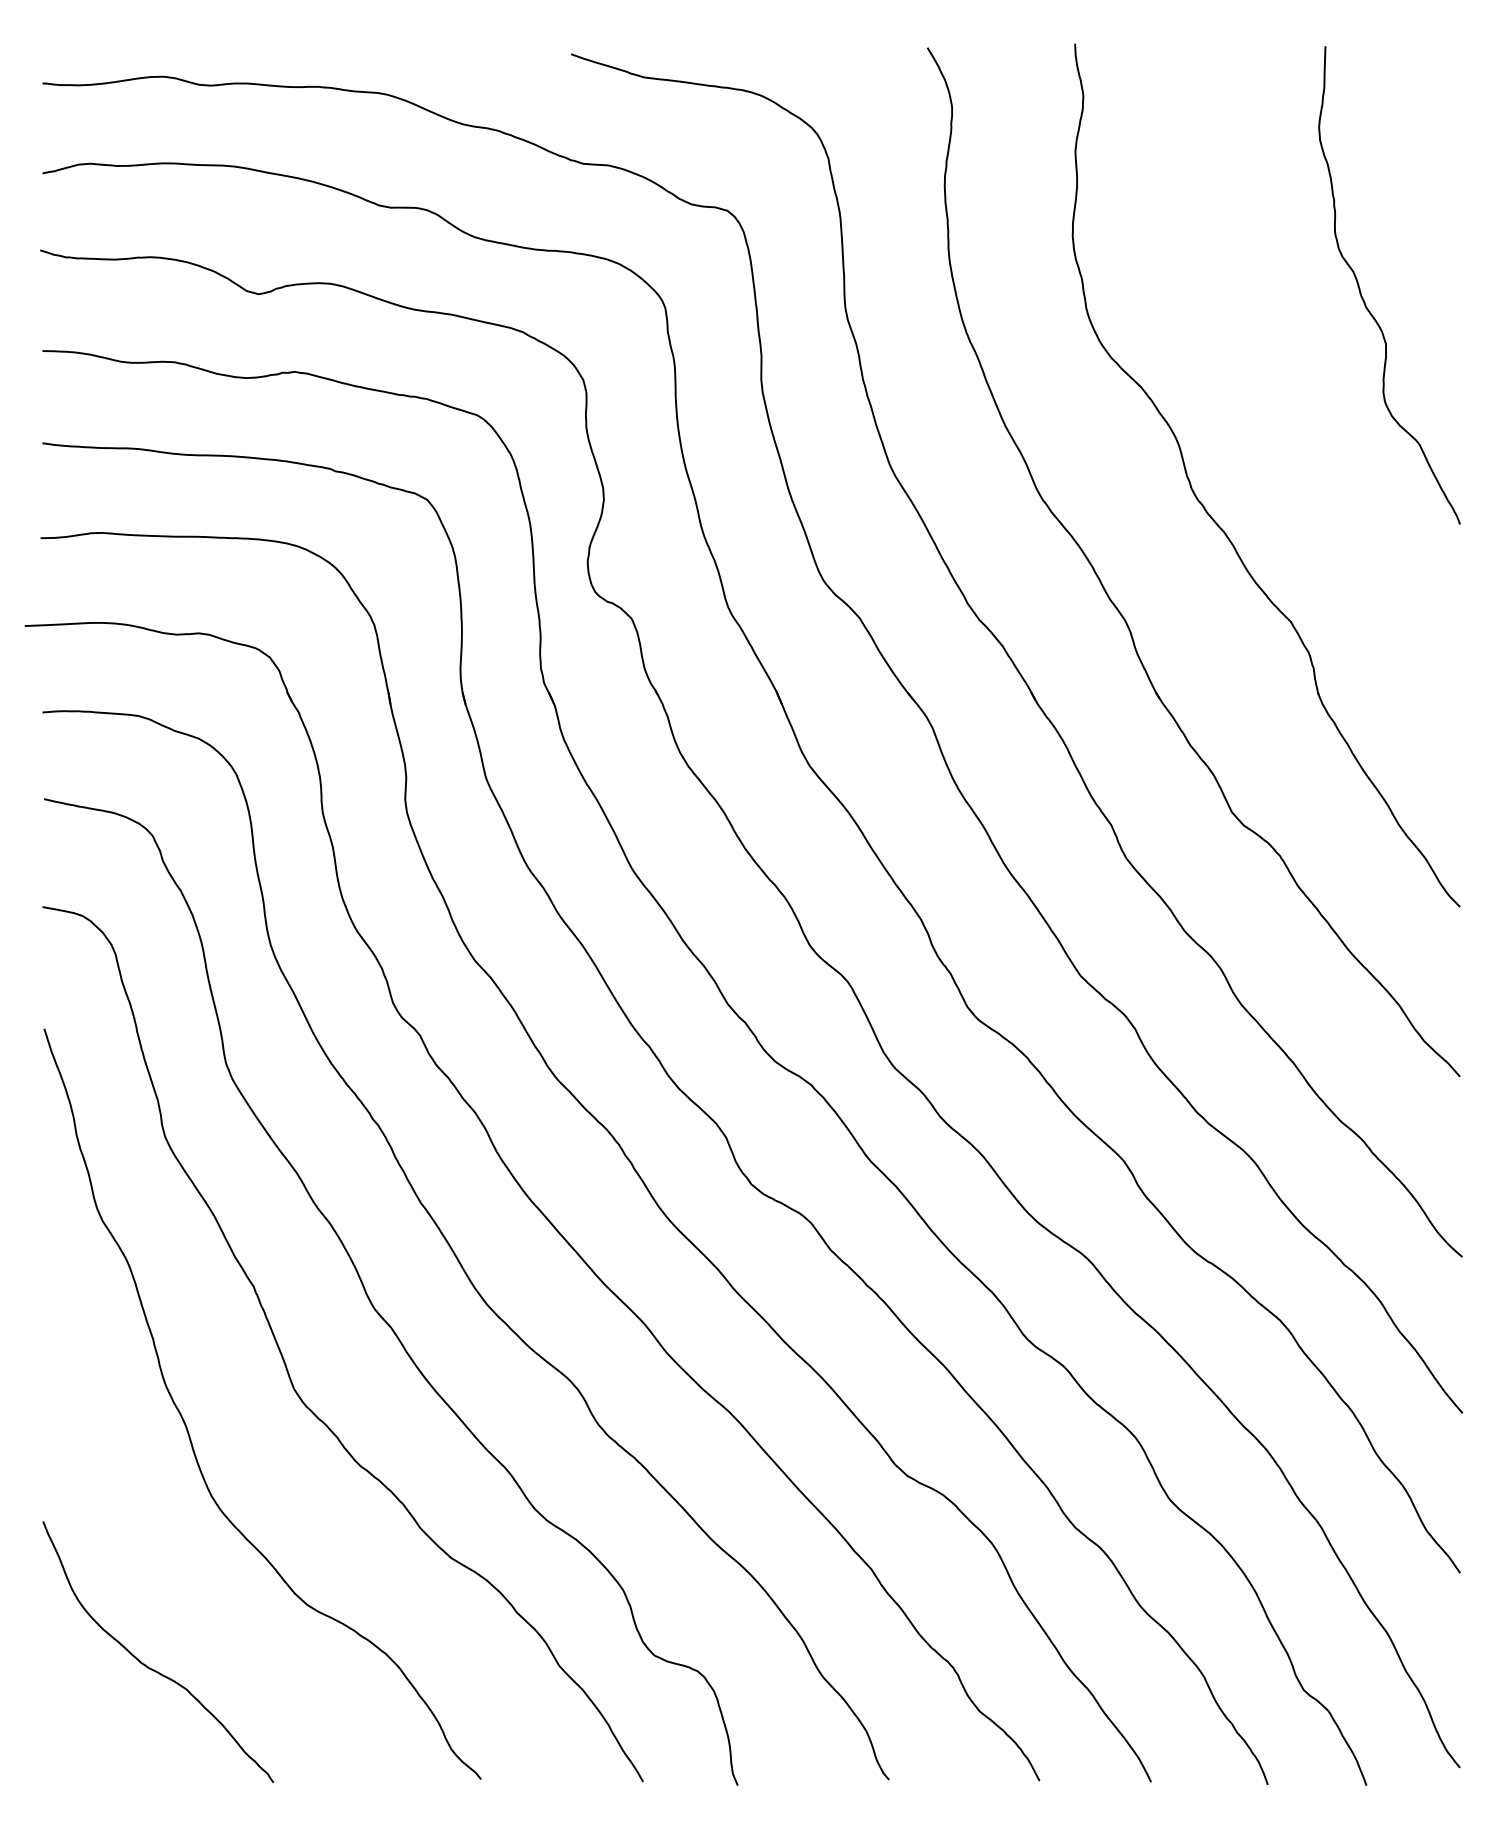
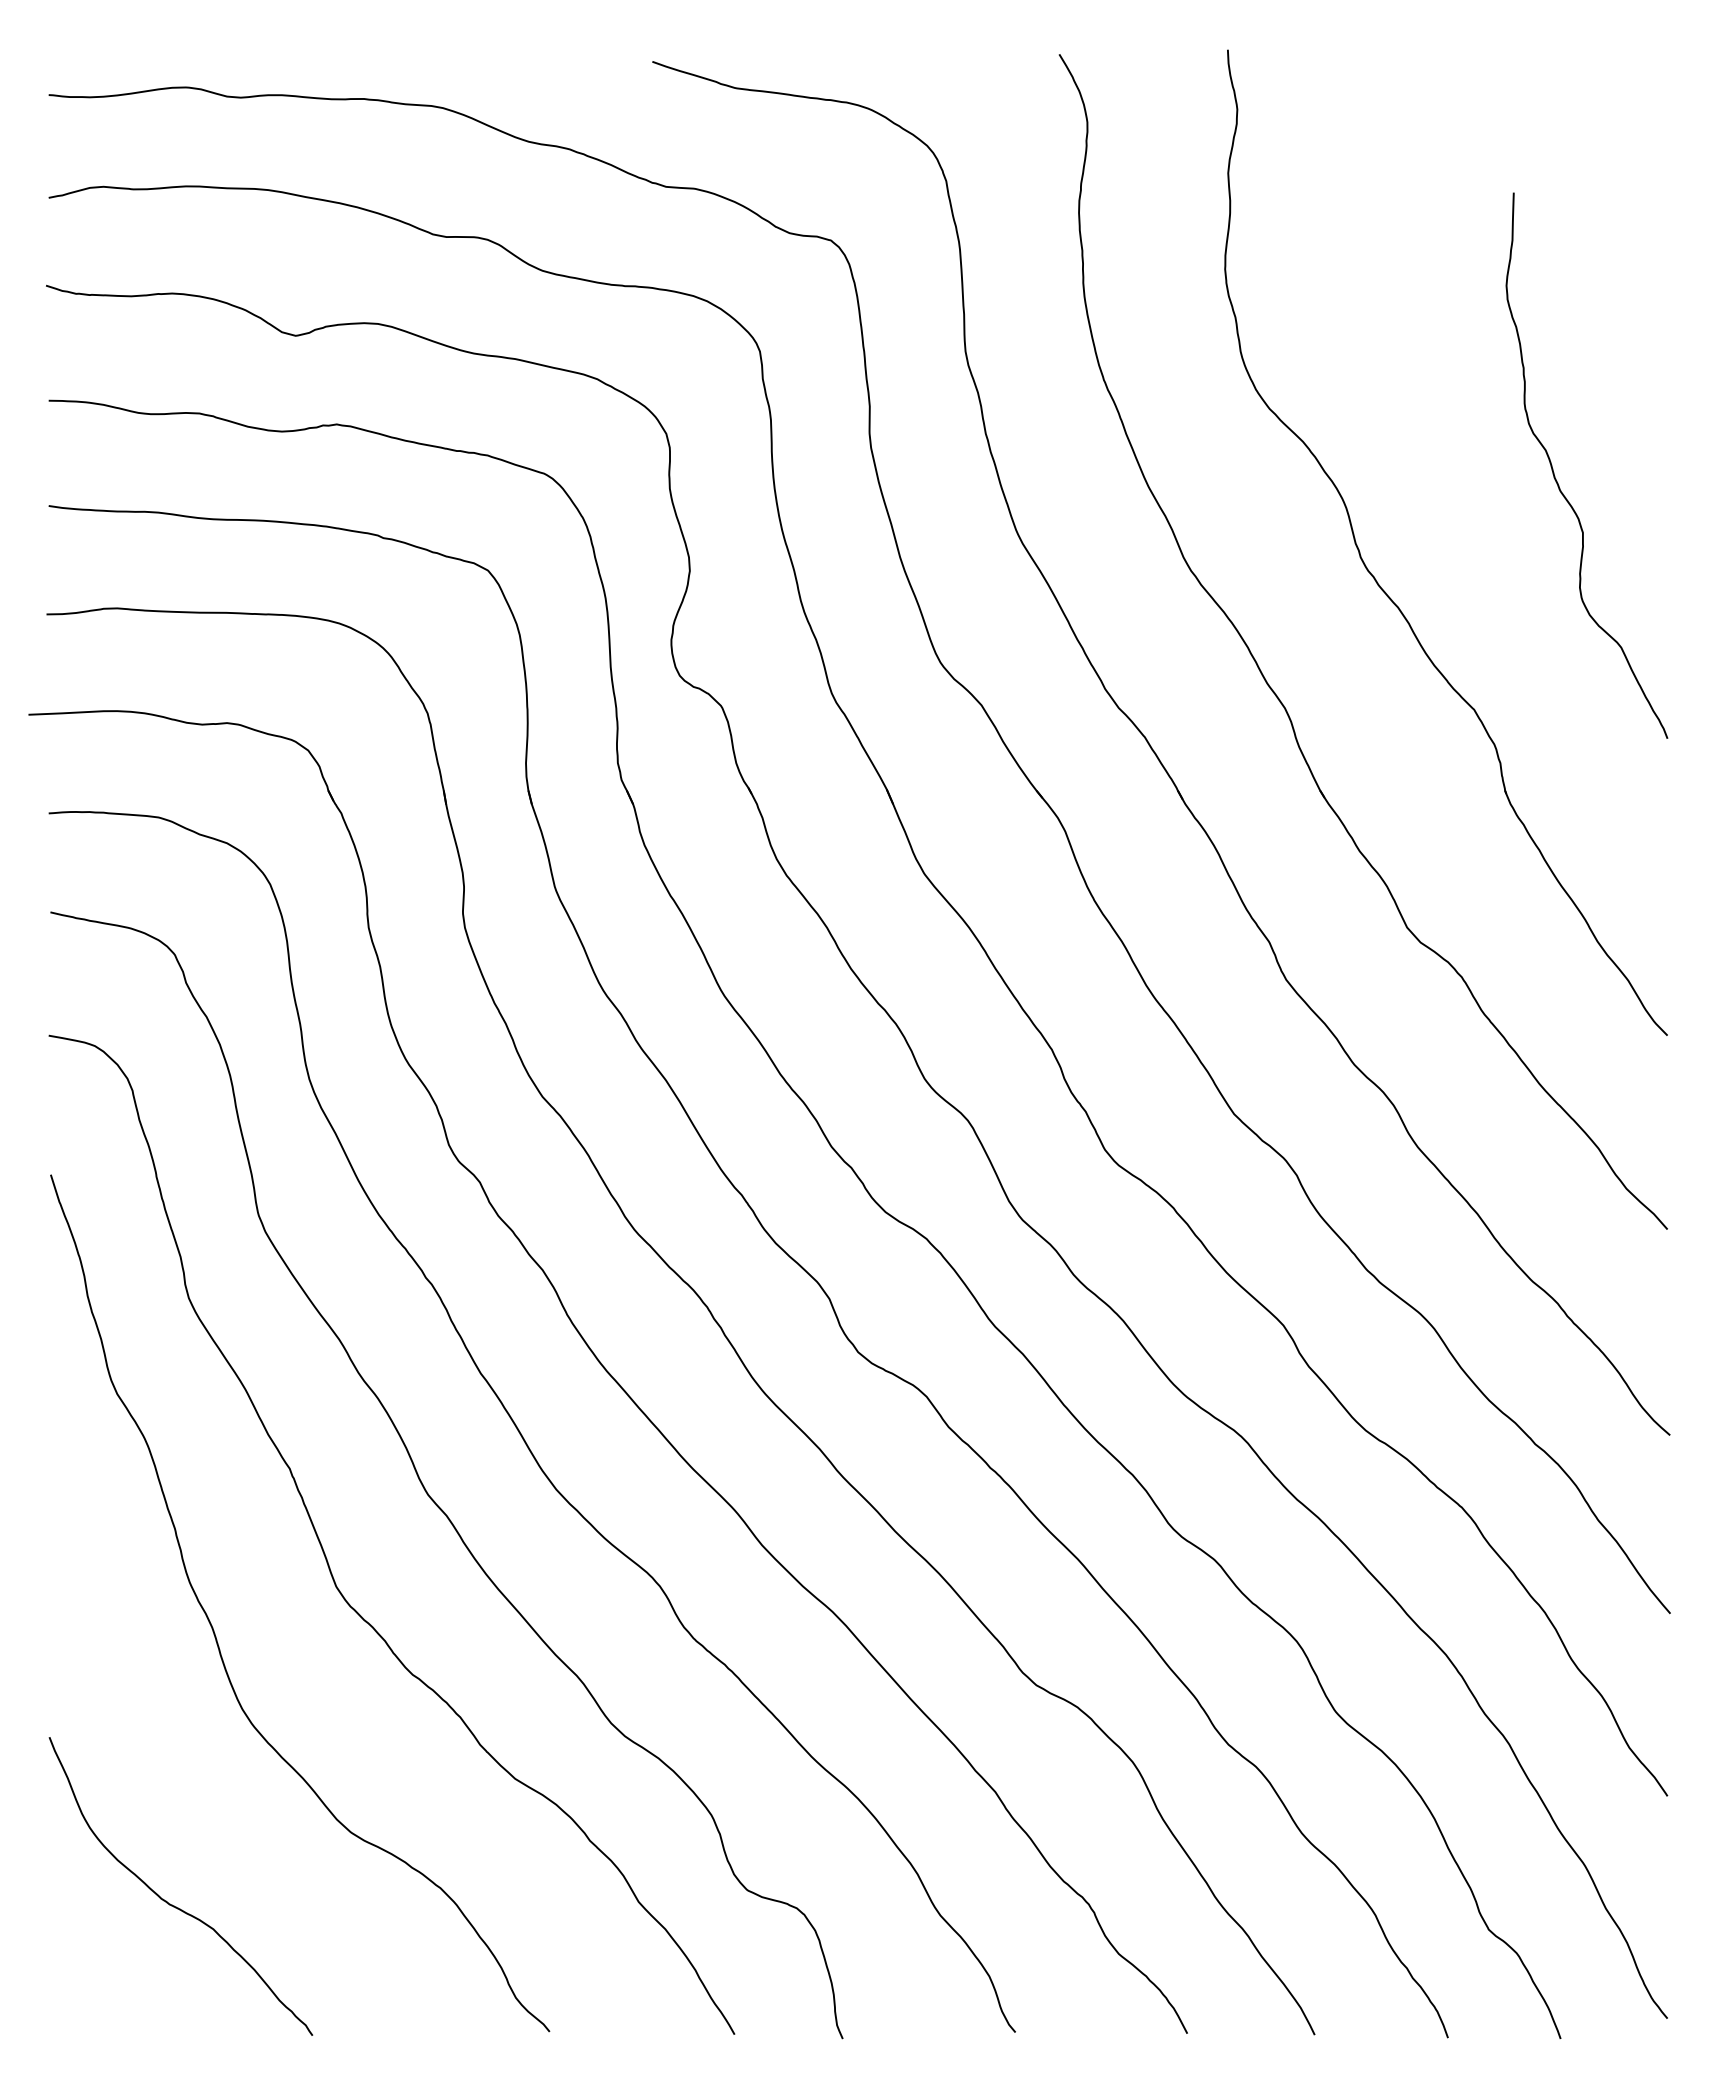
curve: (1361, 291) -> (1554, 472), moved

